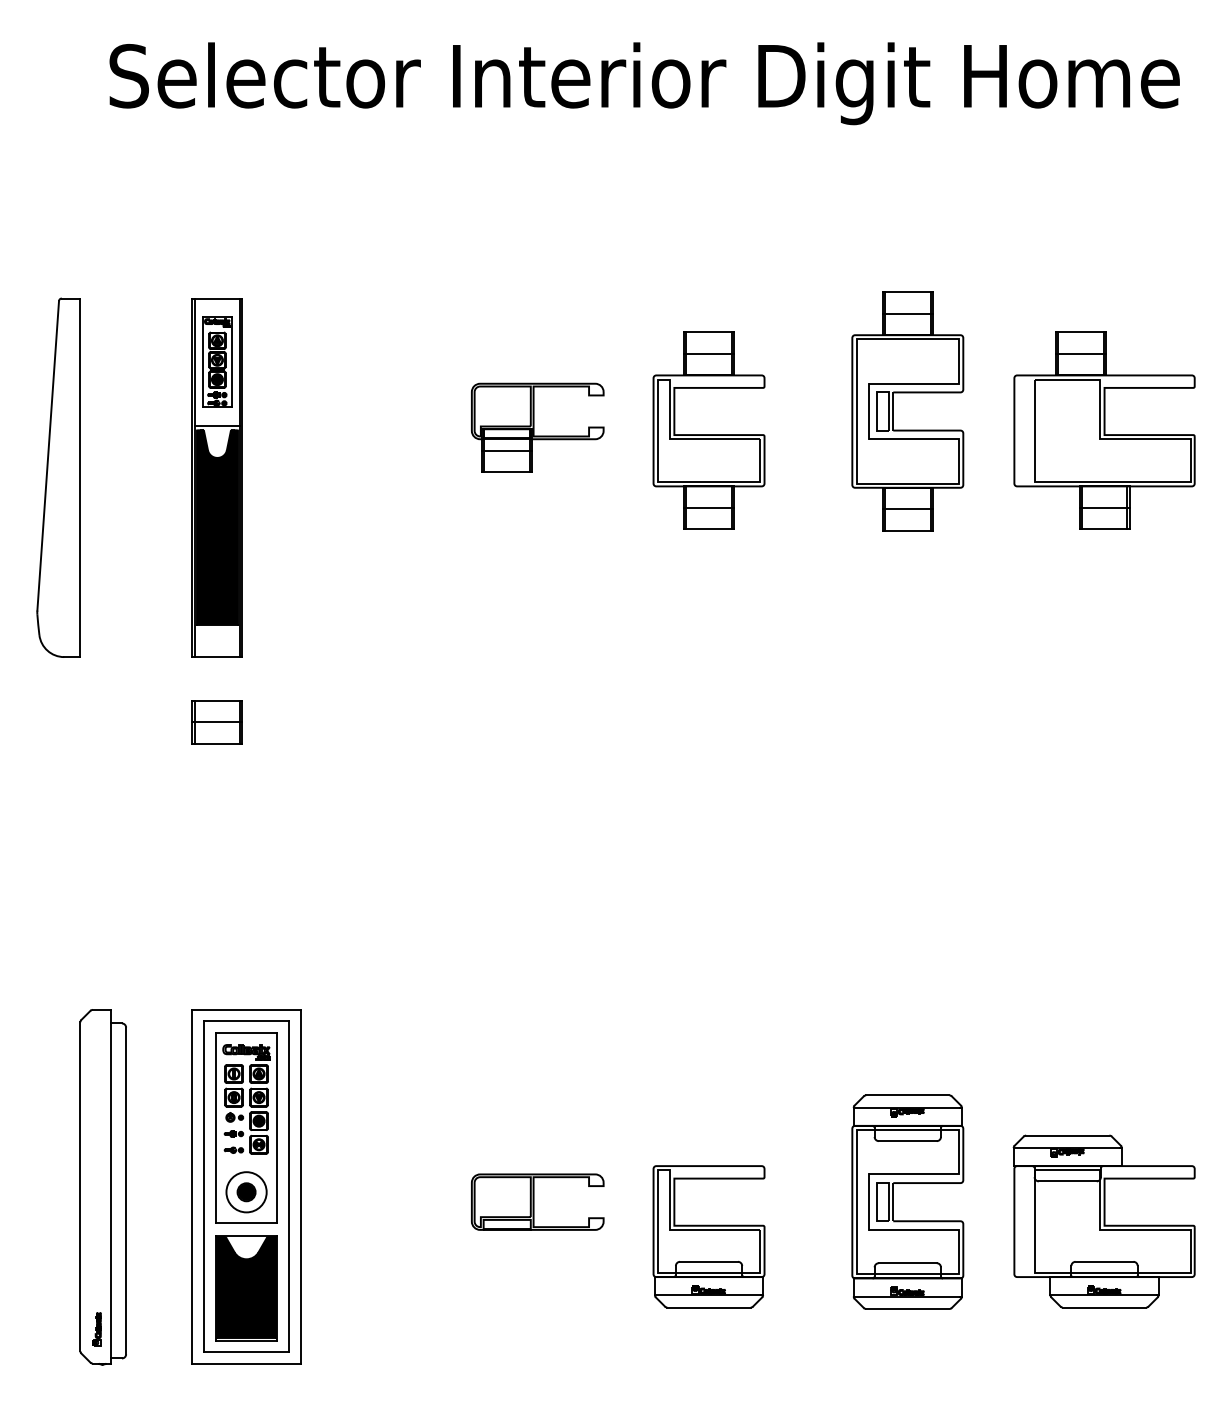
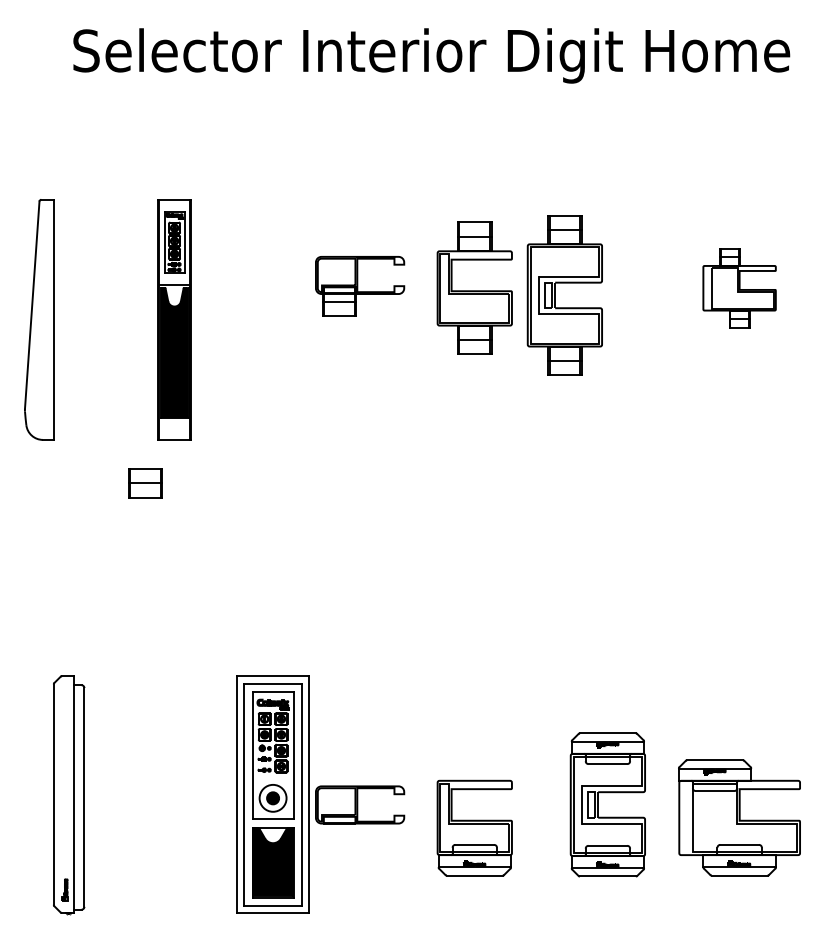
part: (893, 411) -> (555, 295), moved
part: (1104, 429) -> (739, 287), size x0.6
part: (217, 477) -> (174, 319), moved
part: (245, 1186) -> (272, 794), moved

